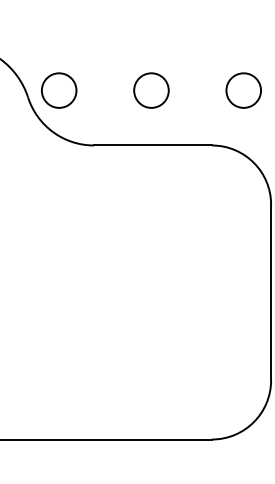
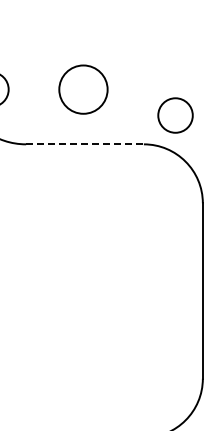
circle: (151, 90) -> (83, 89), size x1.4
circle: (243, 90) -> (175, 115), moved
line: (153, 145) -> (85, 144), solid -> dashed

